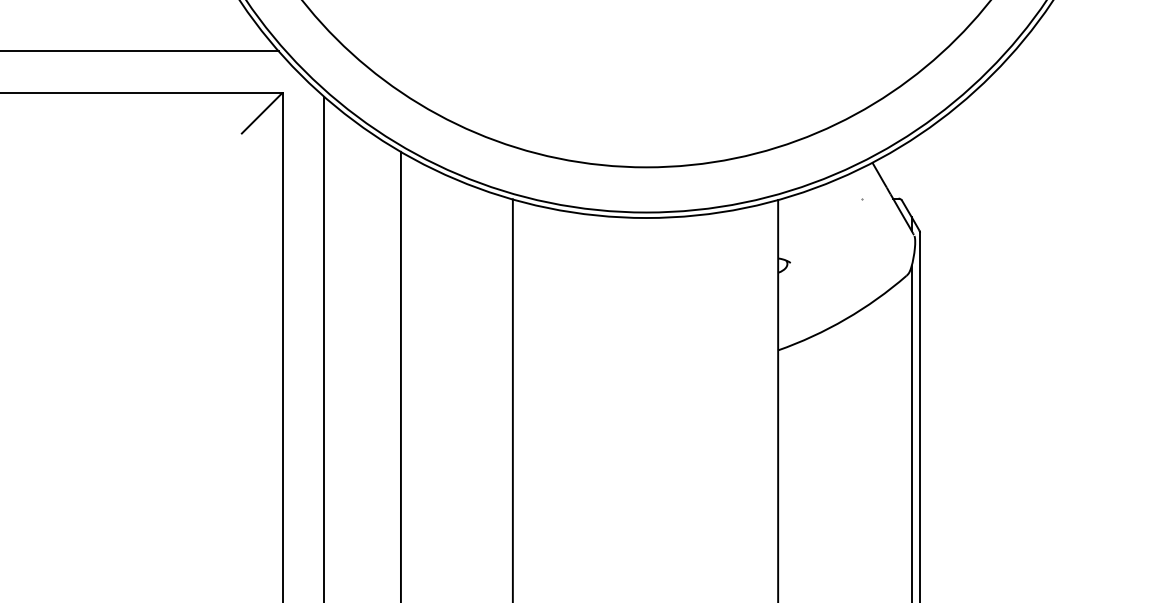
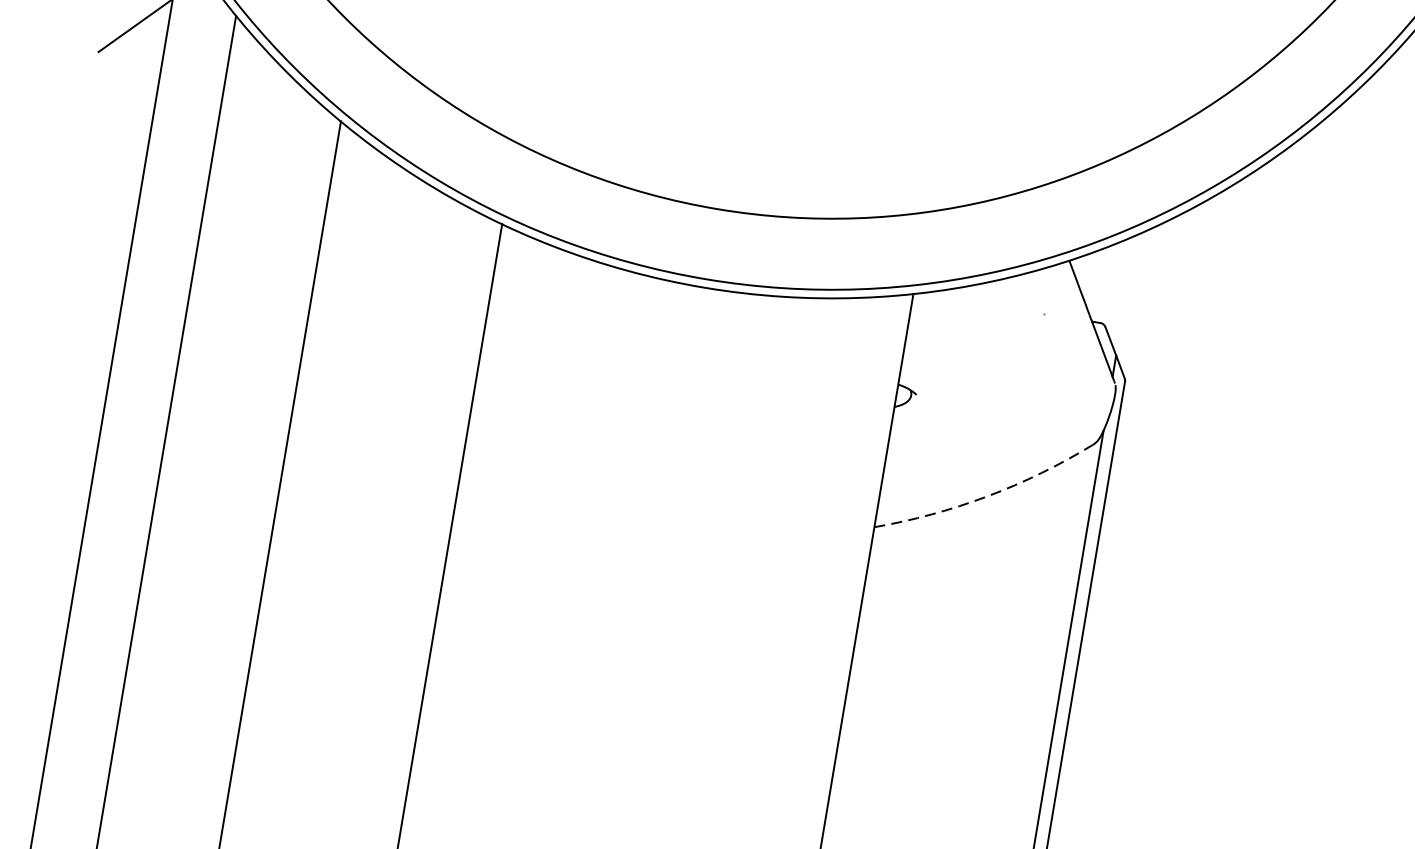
arc: (845, 319) -> (986, 496), solid -> dashed

